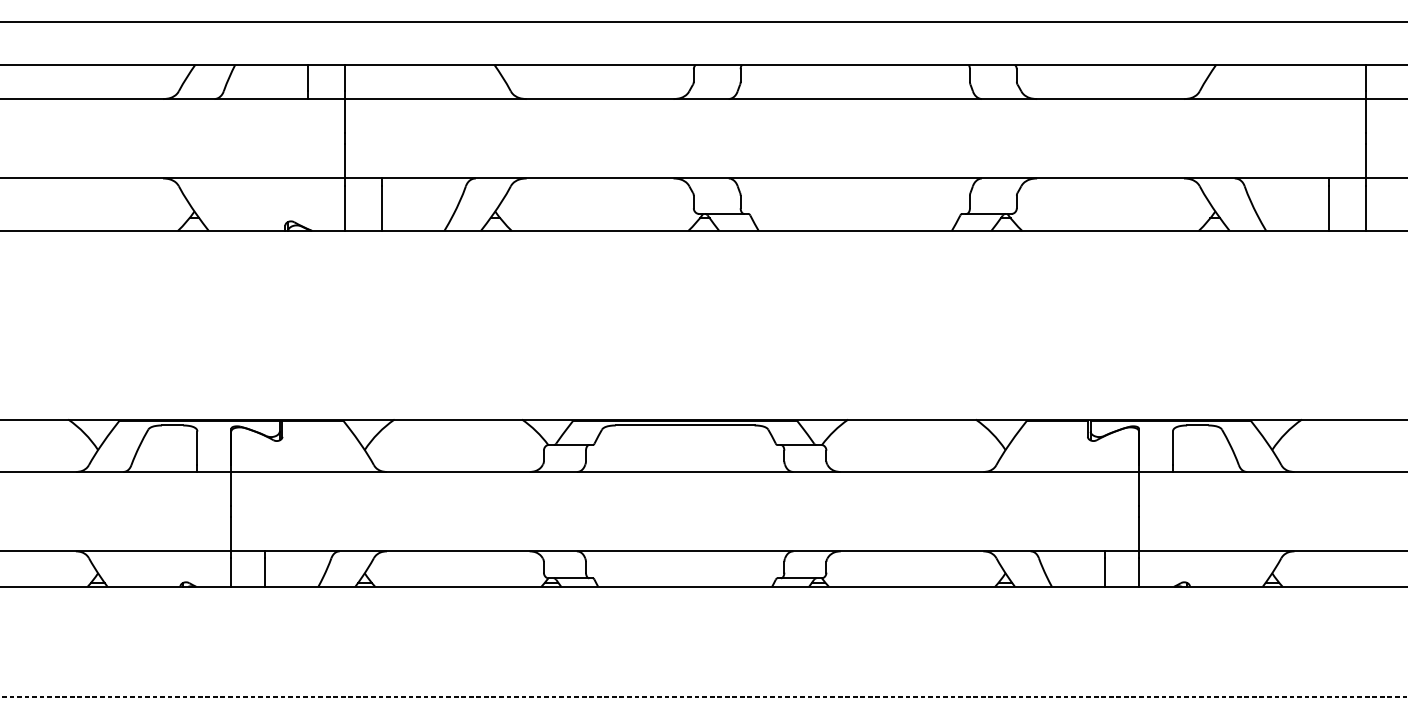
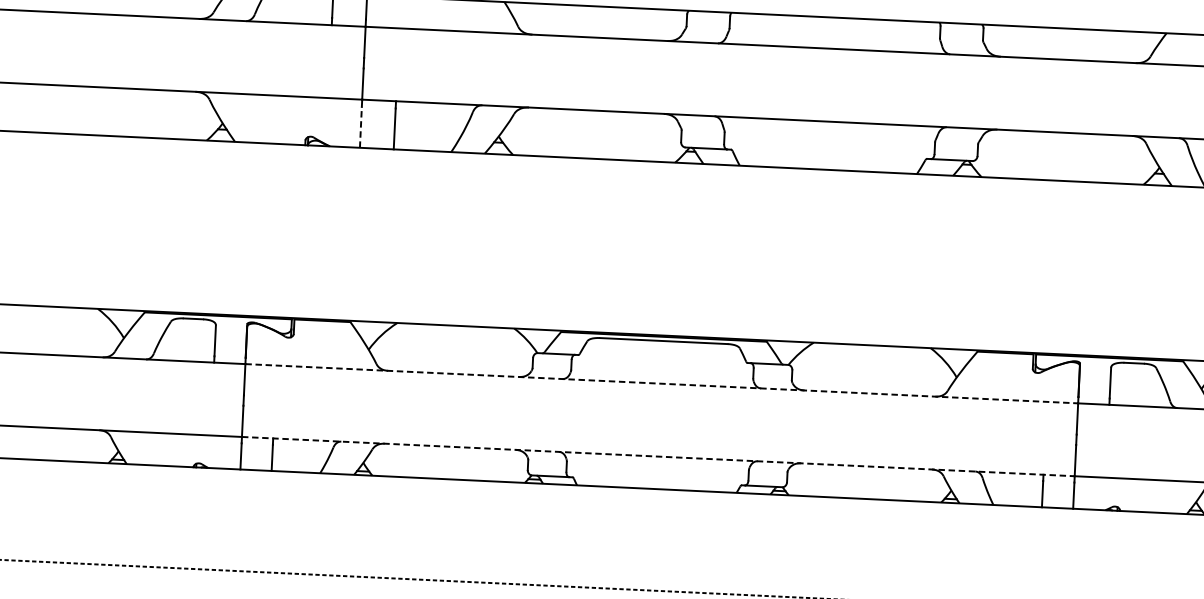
line: (344, 208) -> (360, 127), solid -> dashed
line: (685, 471) -> (662, 383), solid -> dashed
line: (685, 551) -> (658, 456), solid -> dashed

